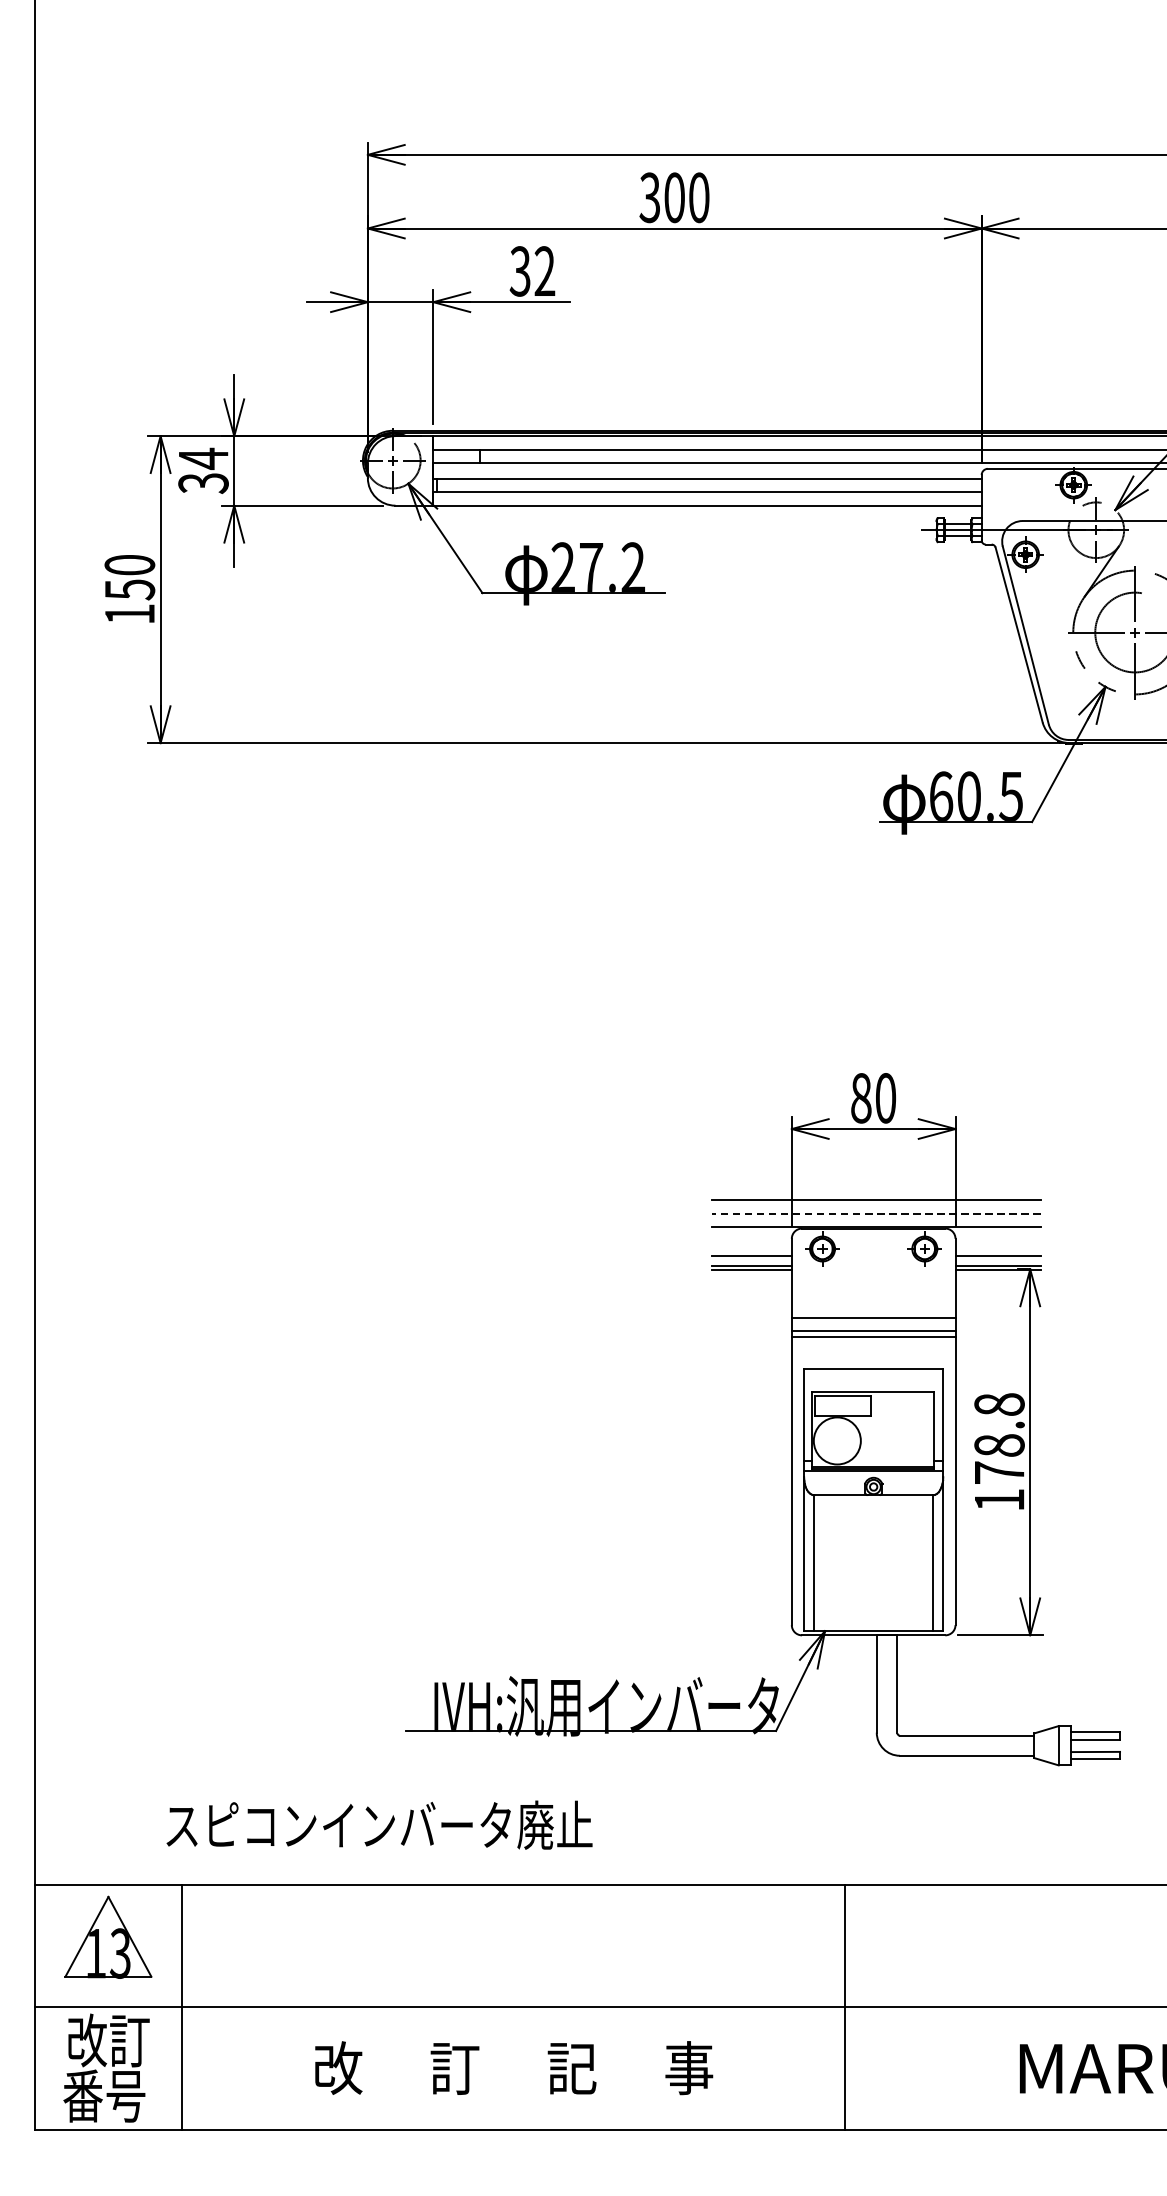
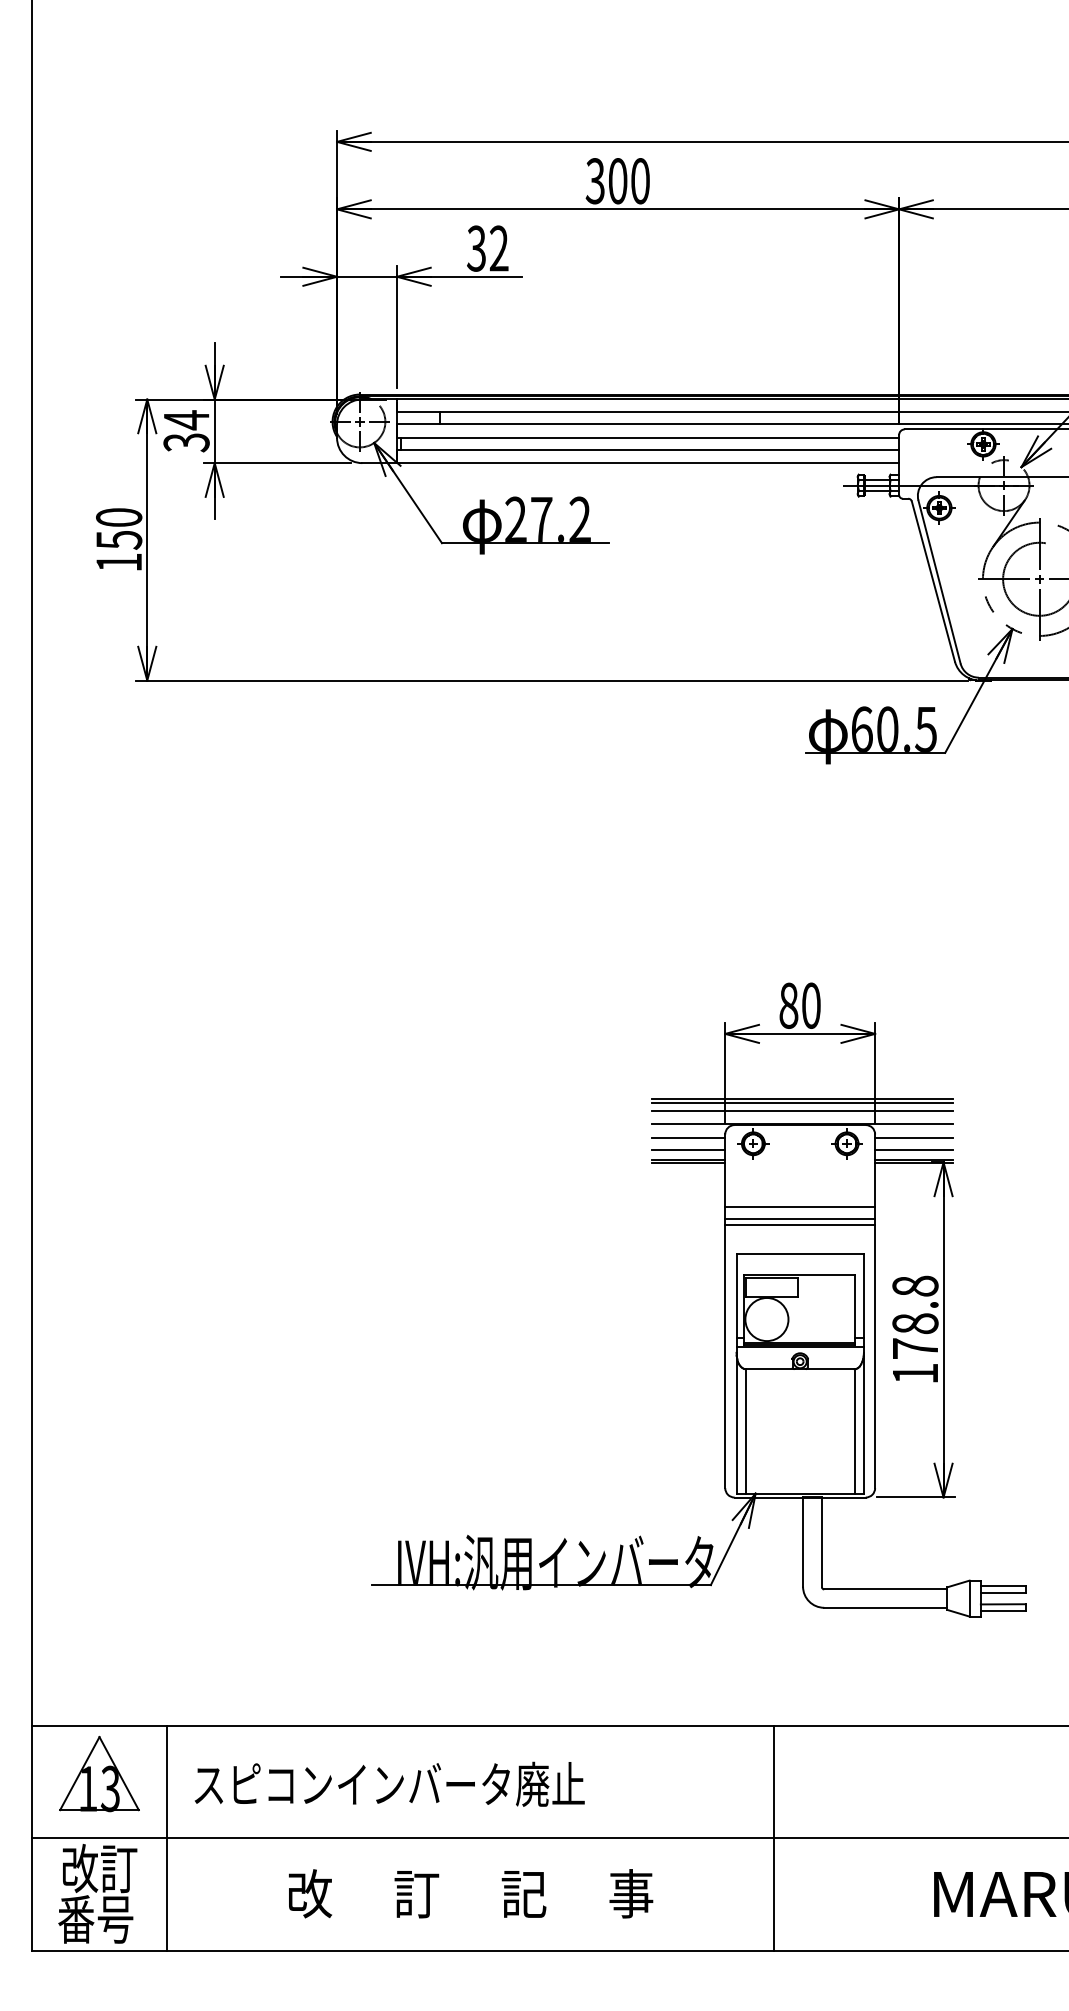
line: (876, 1203) -> (802, 1102), added
line: (876, 1213) -> (802, 1111), dashed -> solid
line: (751, 1242) -> (688, 1137), added
line: (998, 1242) -> (914, 1137), added
text: (379, 1824) -> (389, 1783), moved

